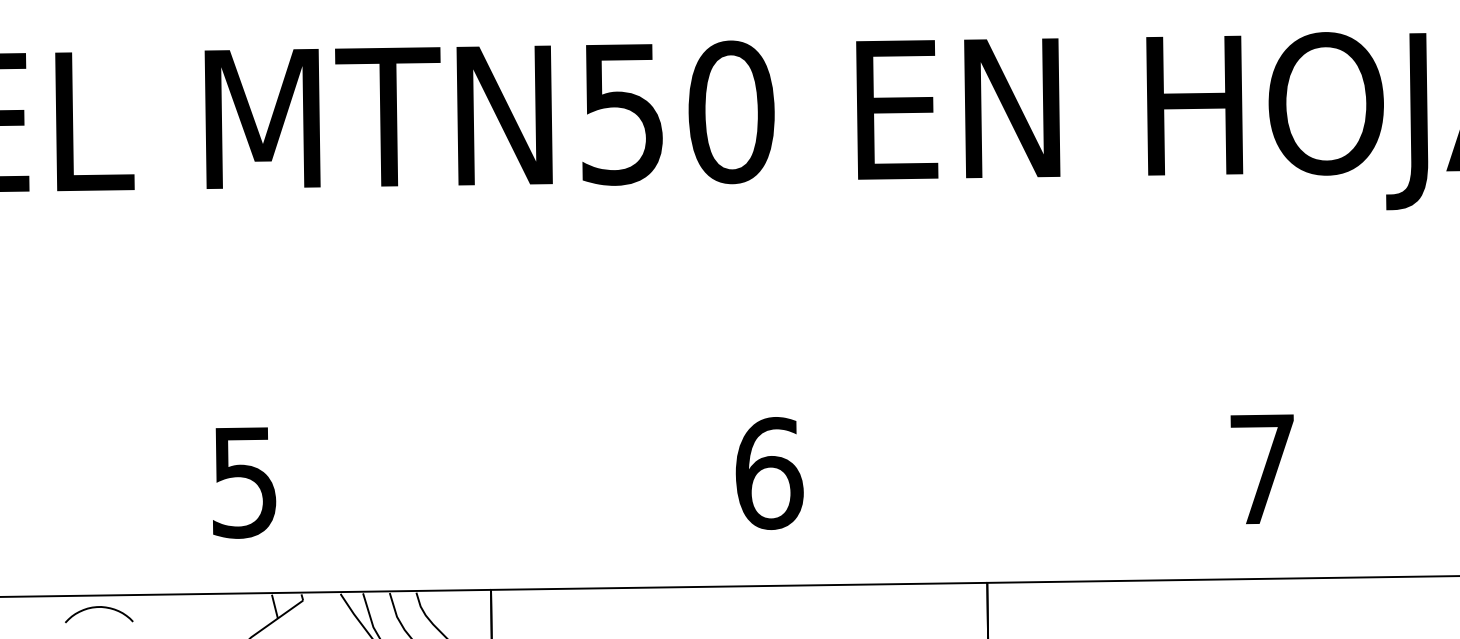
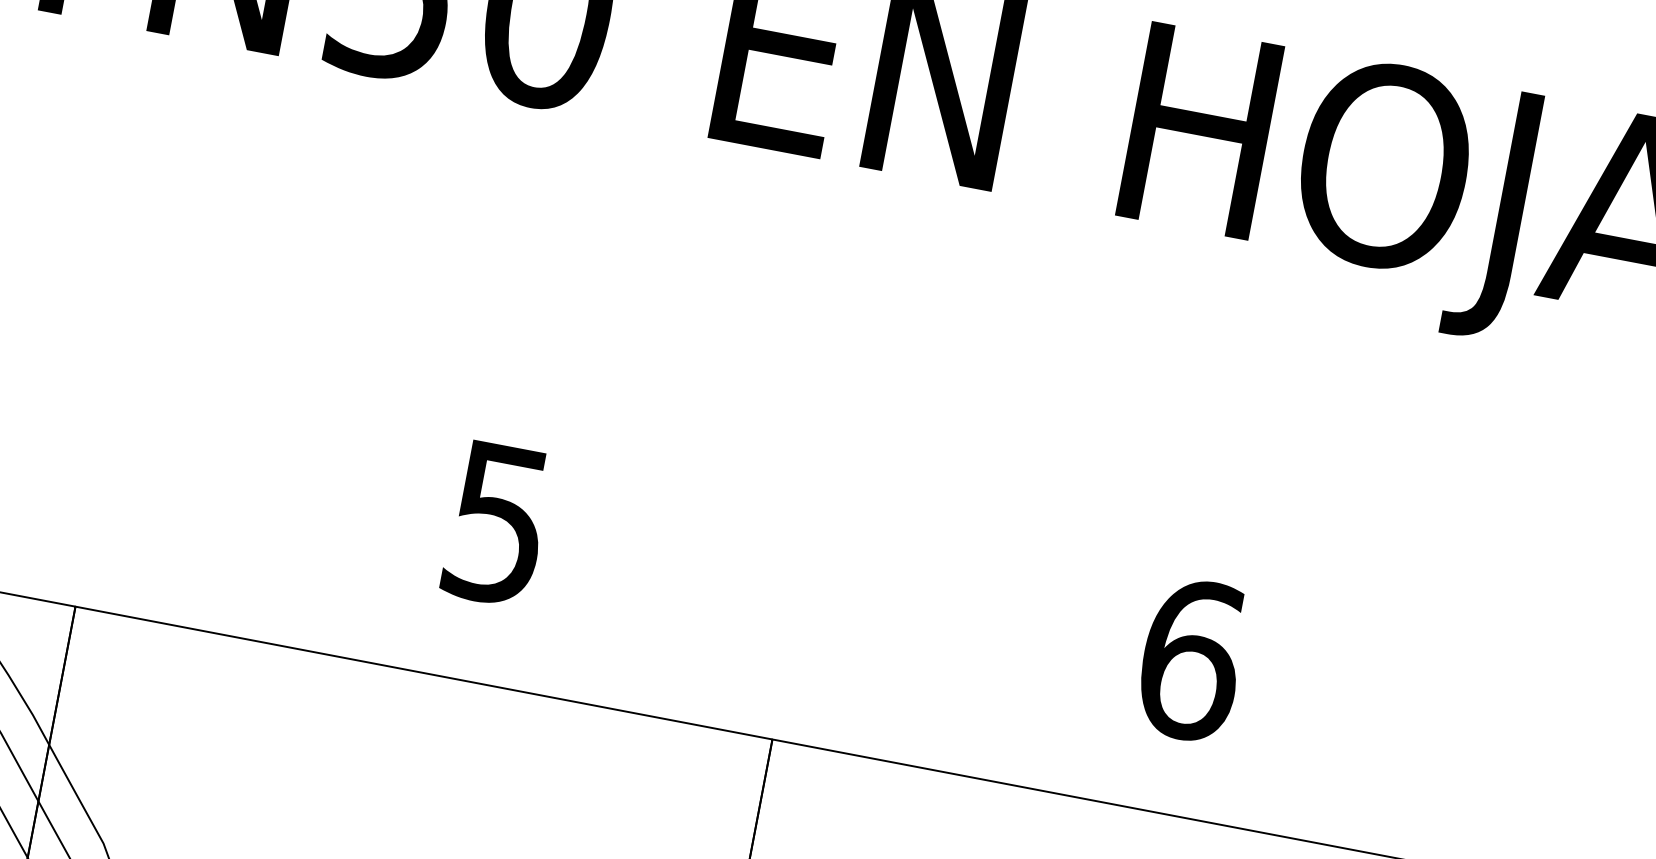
text: (1263, 468) -> (1192, 658), 7 -> 6
text: (769, 473) -> (498, 523), 6 -> 5

